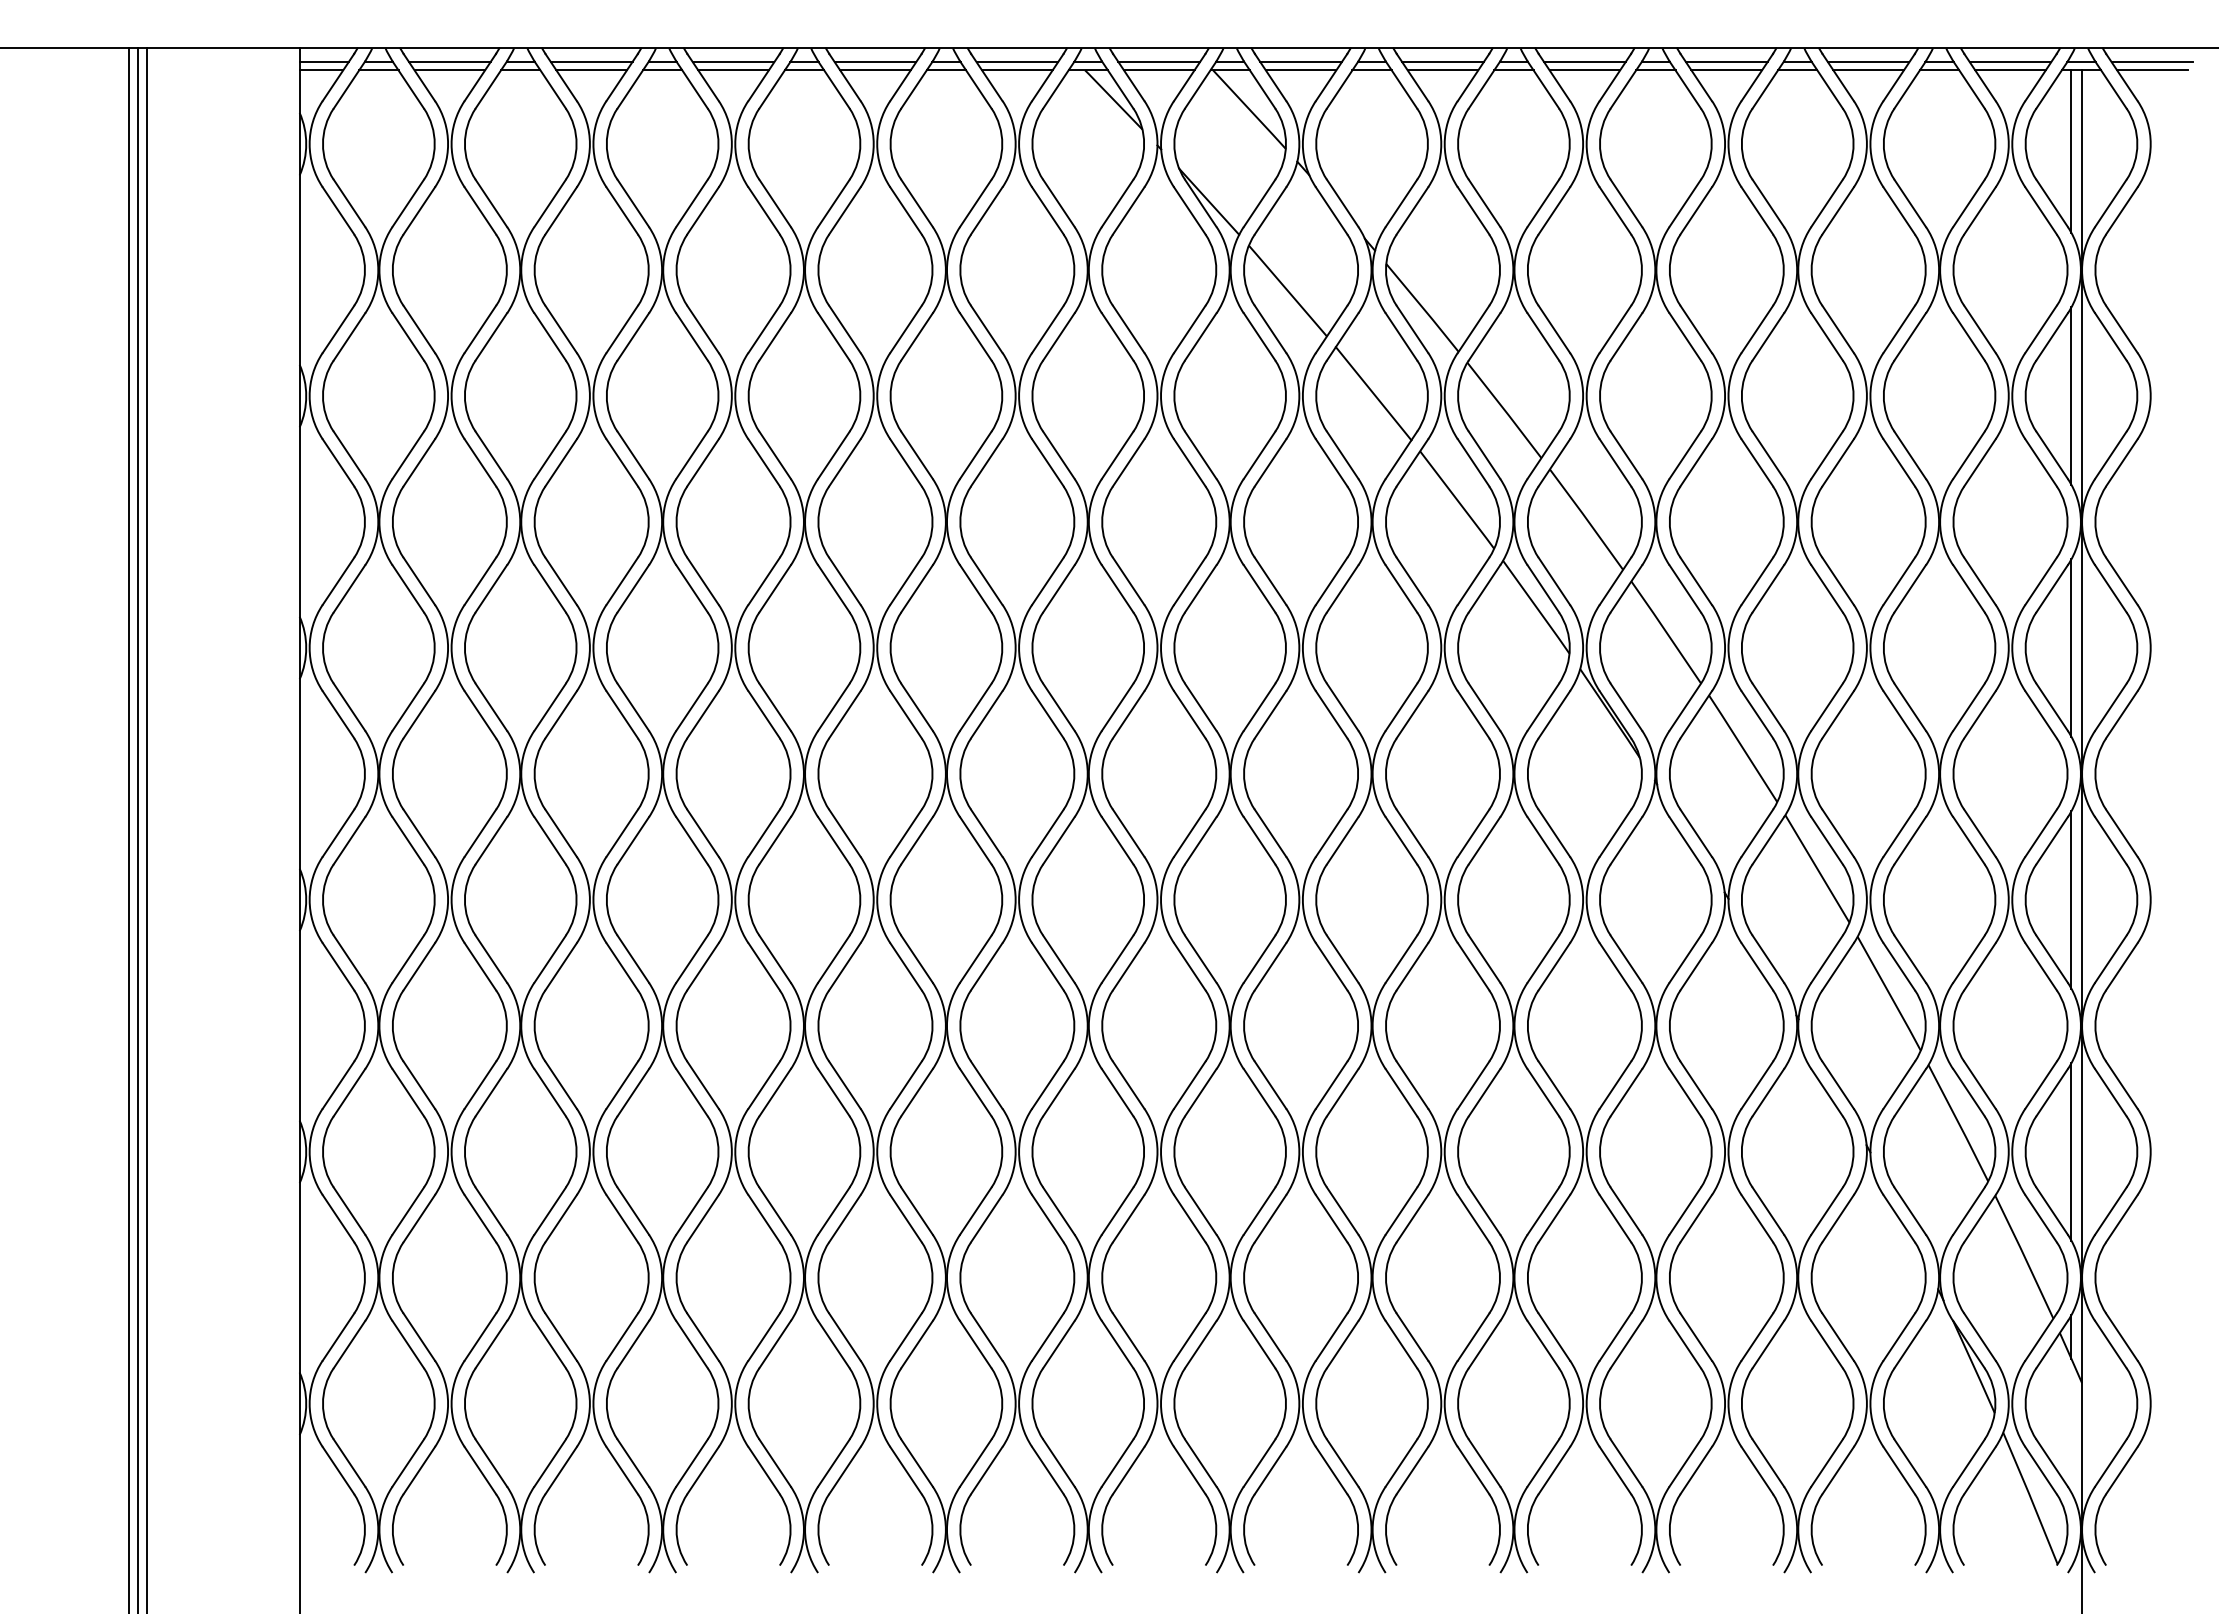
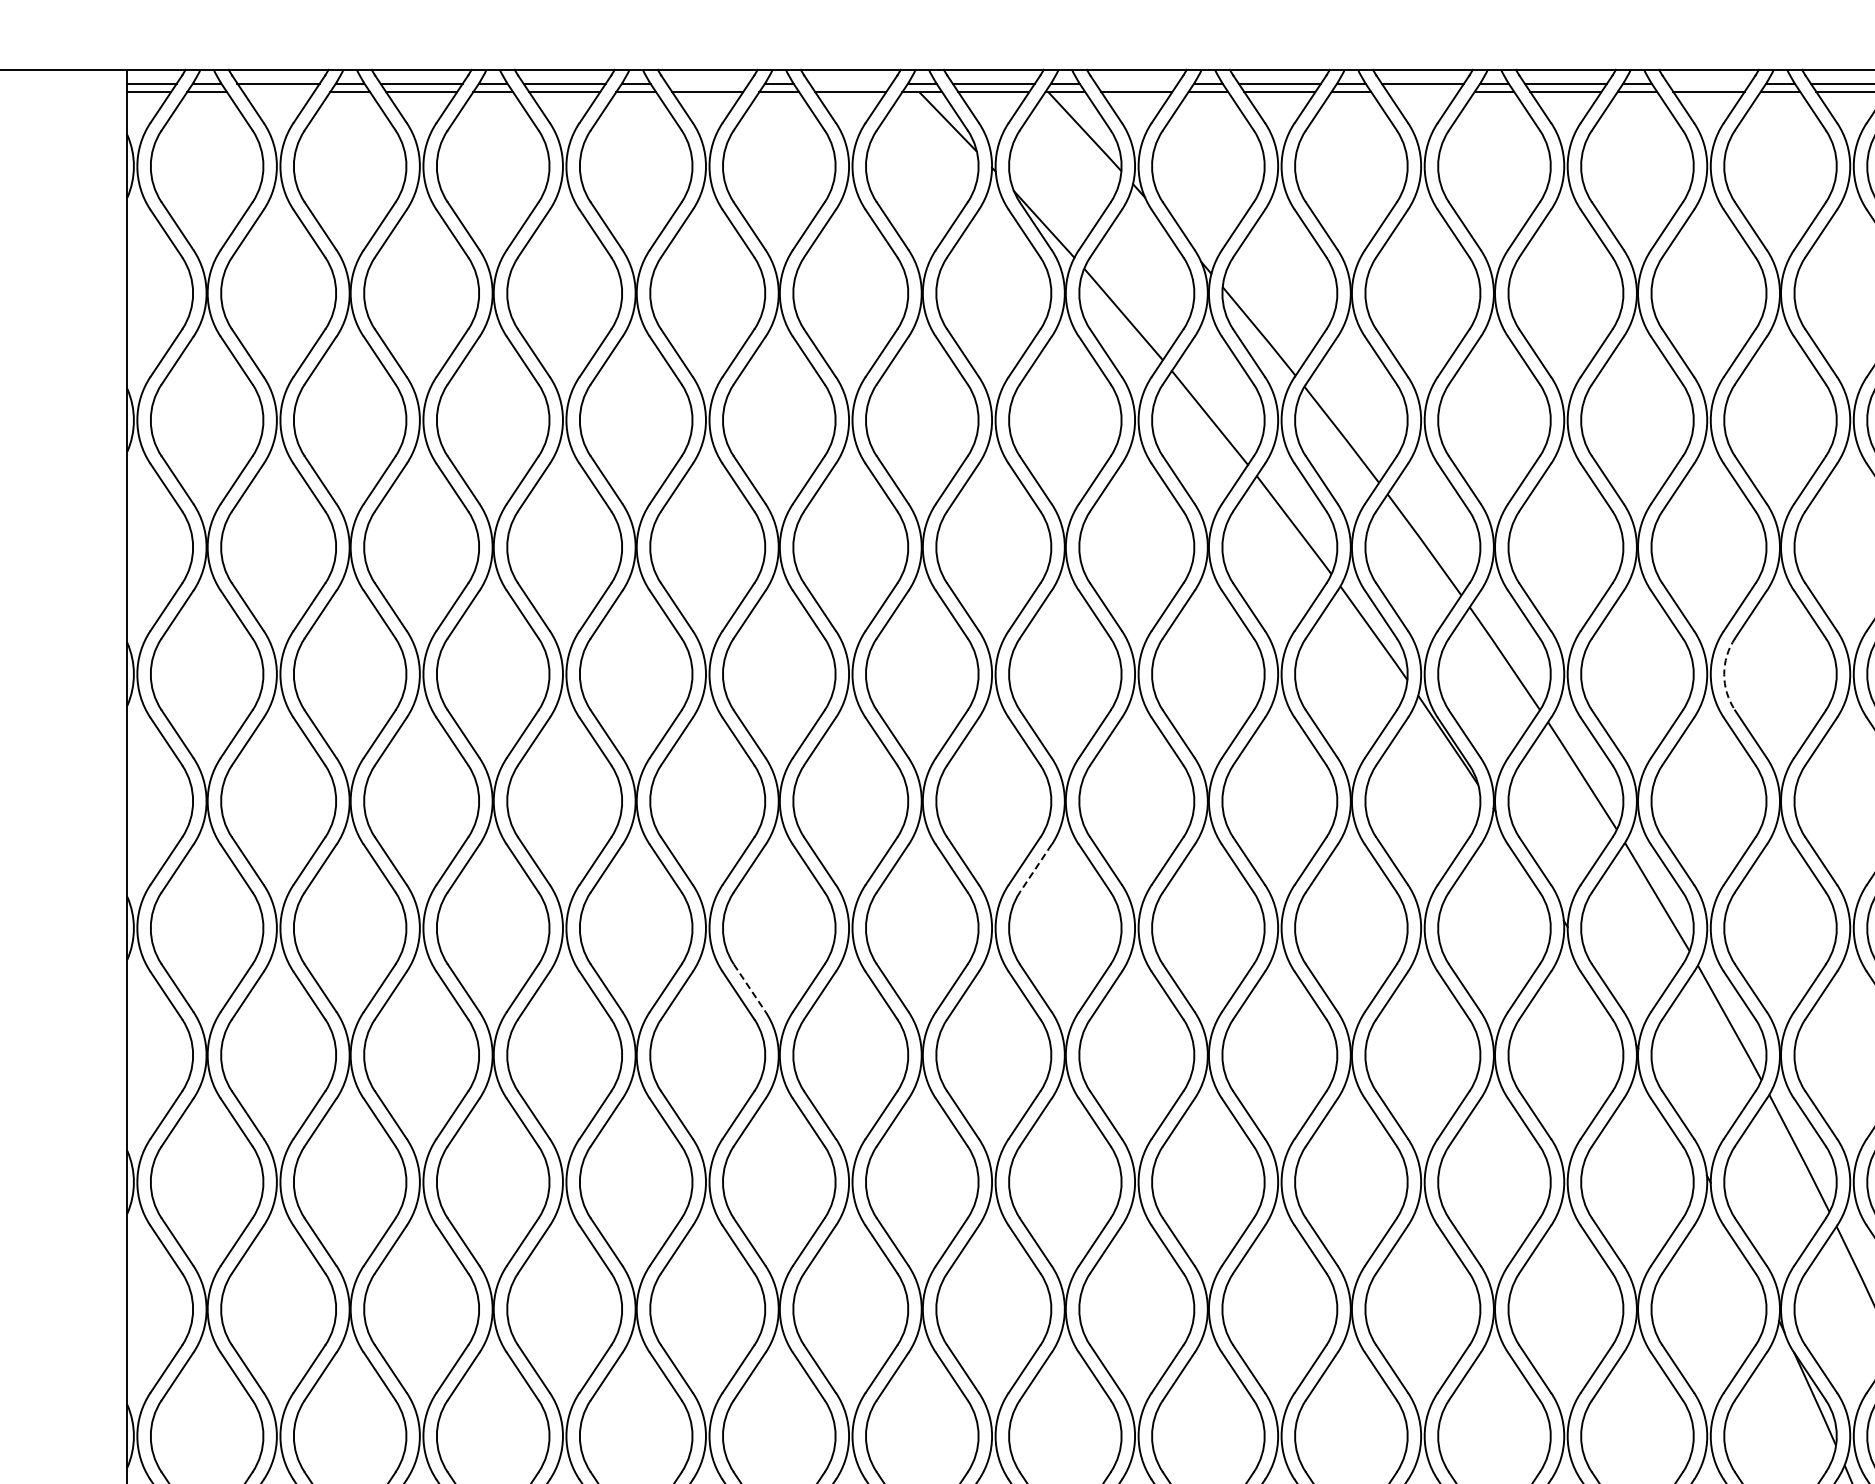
line: (875, 62) -> (707, 84), removed
line: (1017, 62) -> (850, 84), removed
line: (1300, 62) -> (1136, 84), removed
line: (1868, 62) -> (1708, 84), removed
line: (449, 70) -> (278, 92), removed
line: (1584, 70) -> (1422, 92), removed
arc: (1883, 648) -> (1723, 674), solid -> dashed
line: (1200, 841) -> (1035, 869), solid -> dashed
line: (917, 959) -> (750, 988), solid -> dashed

